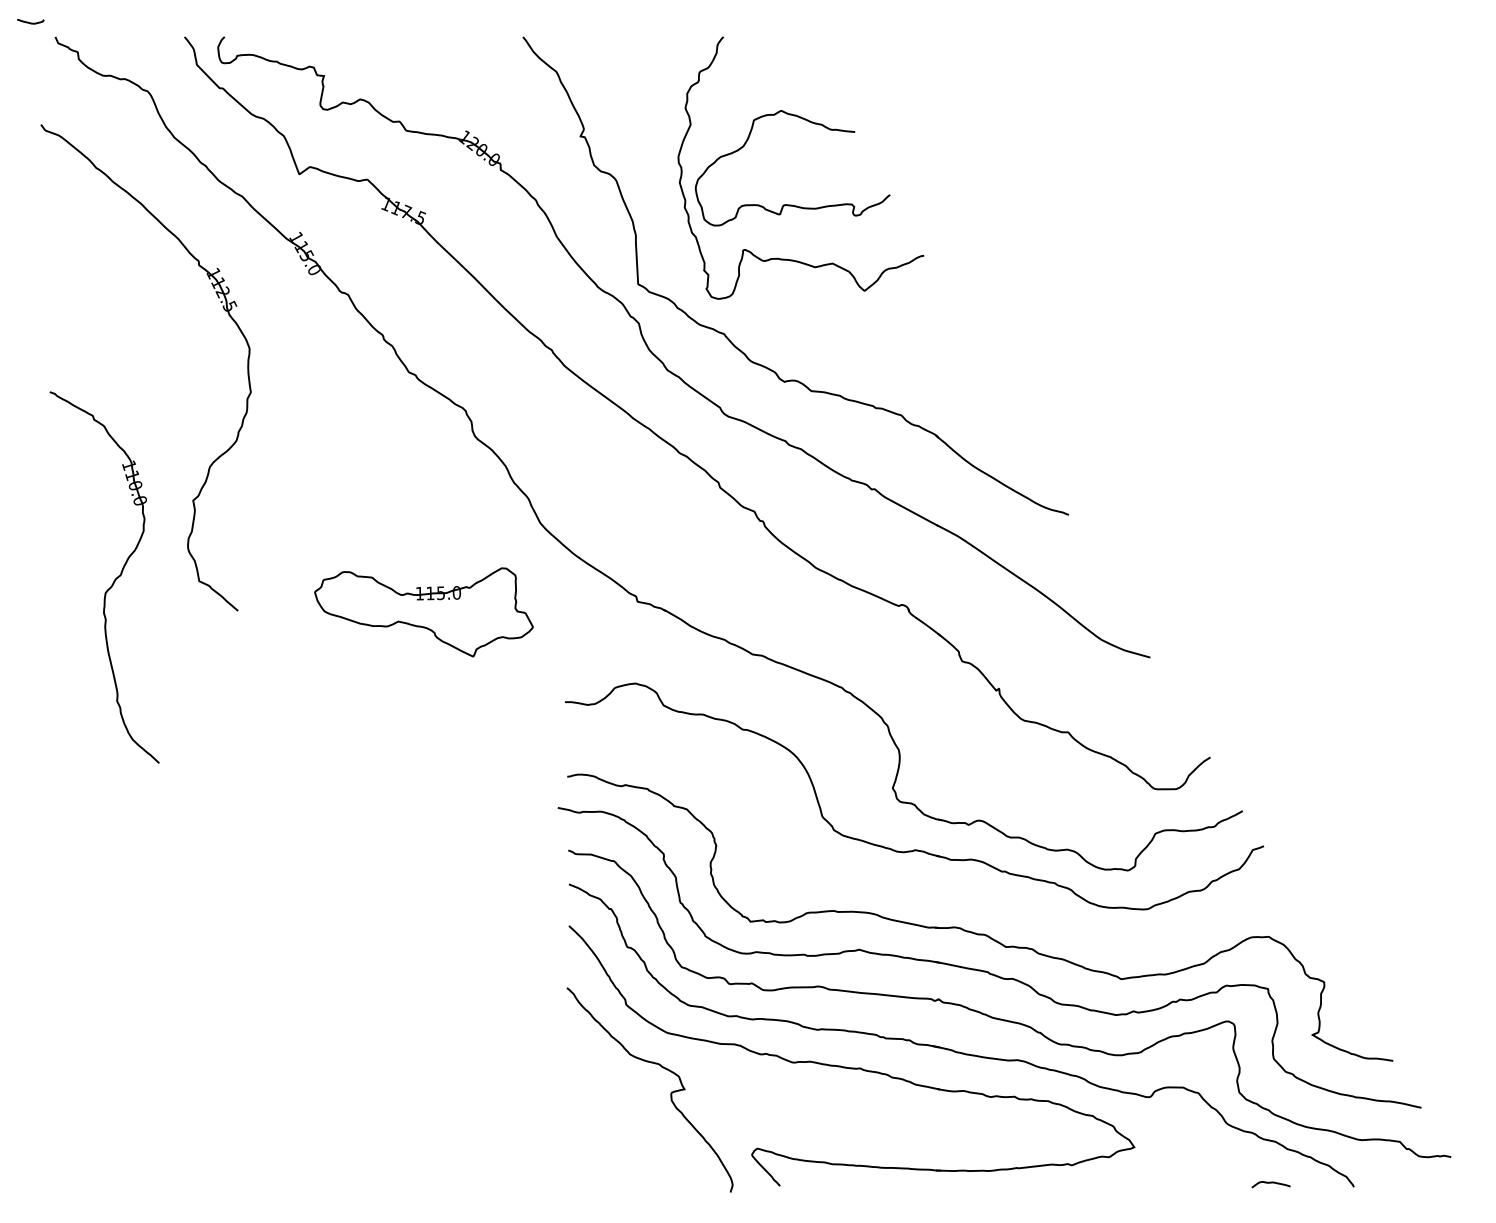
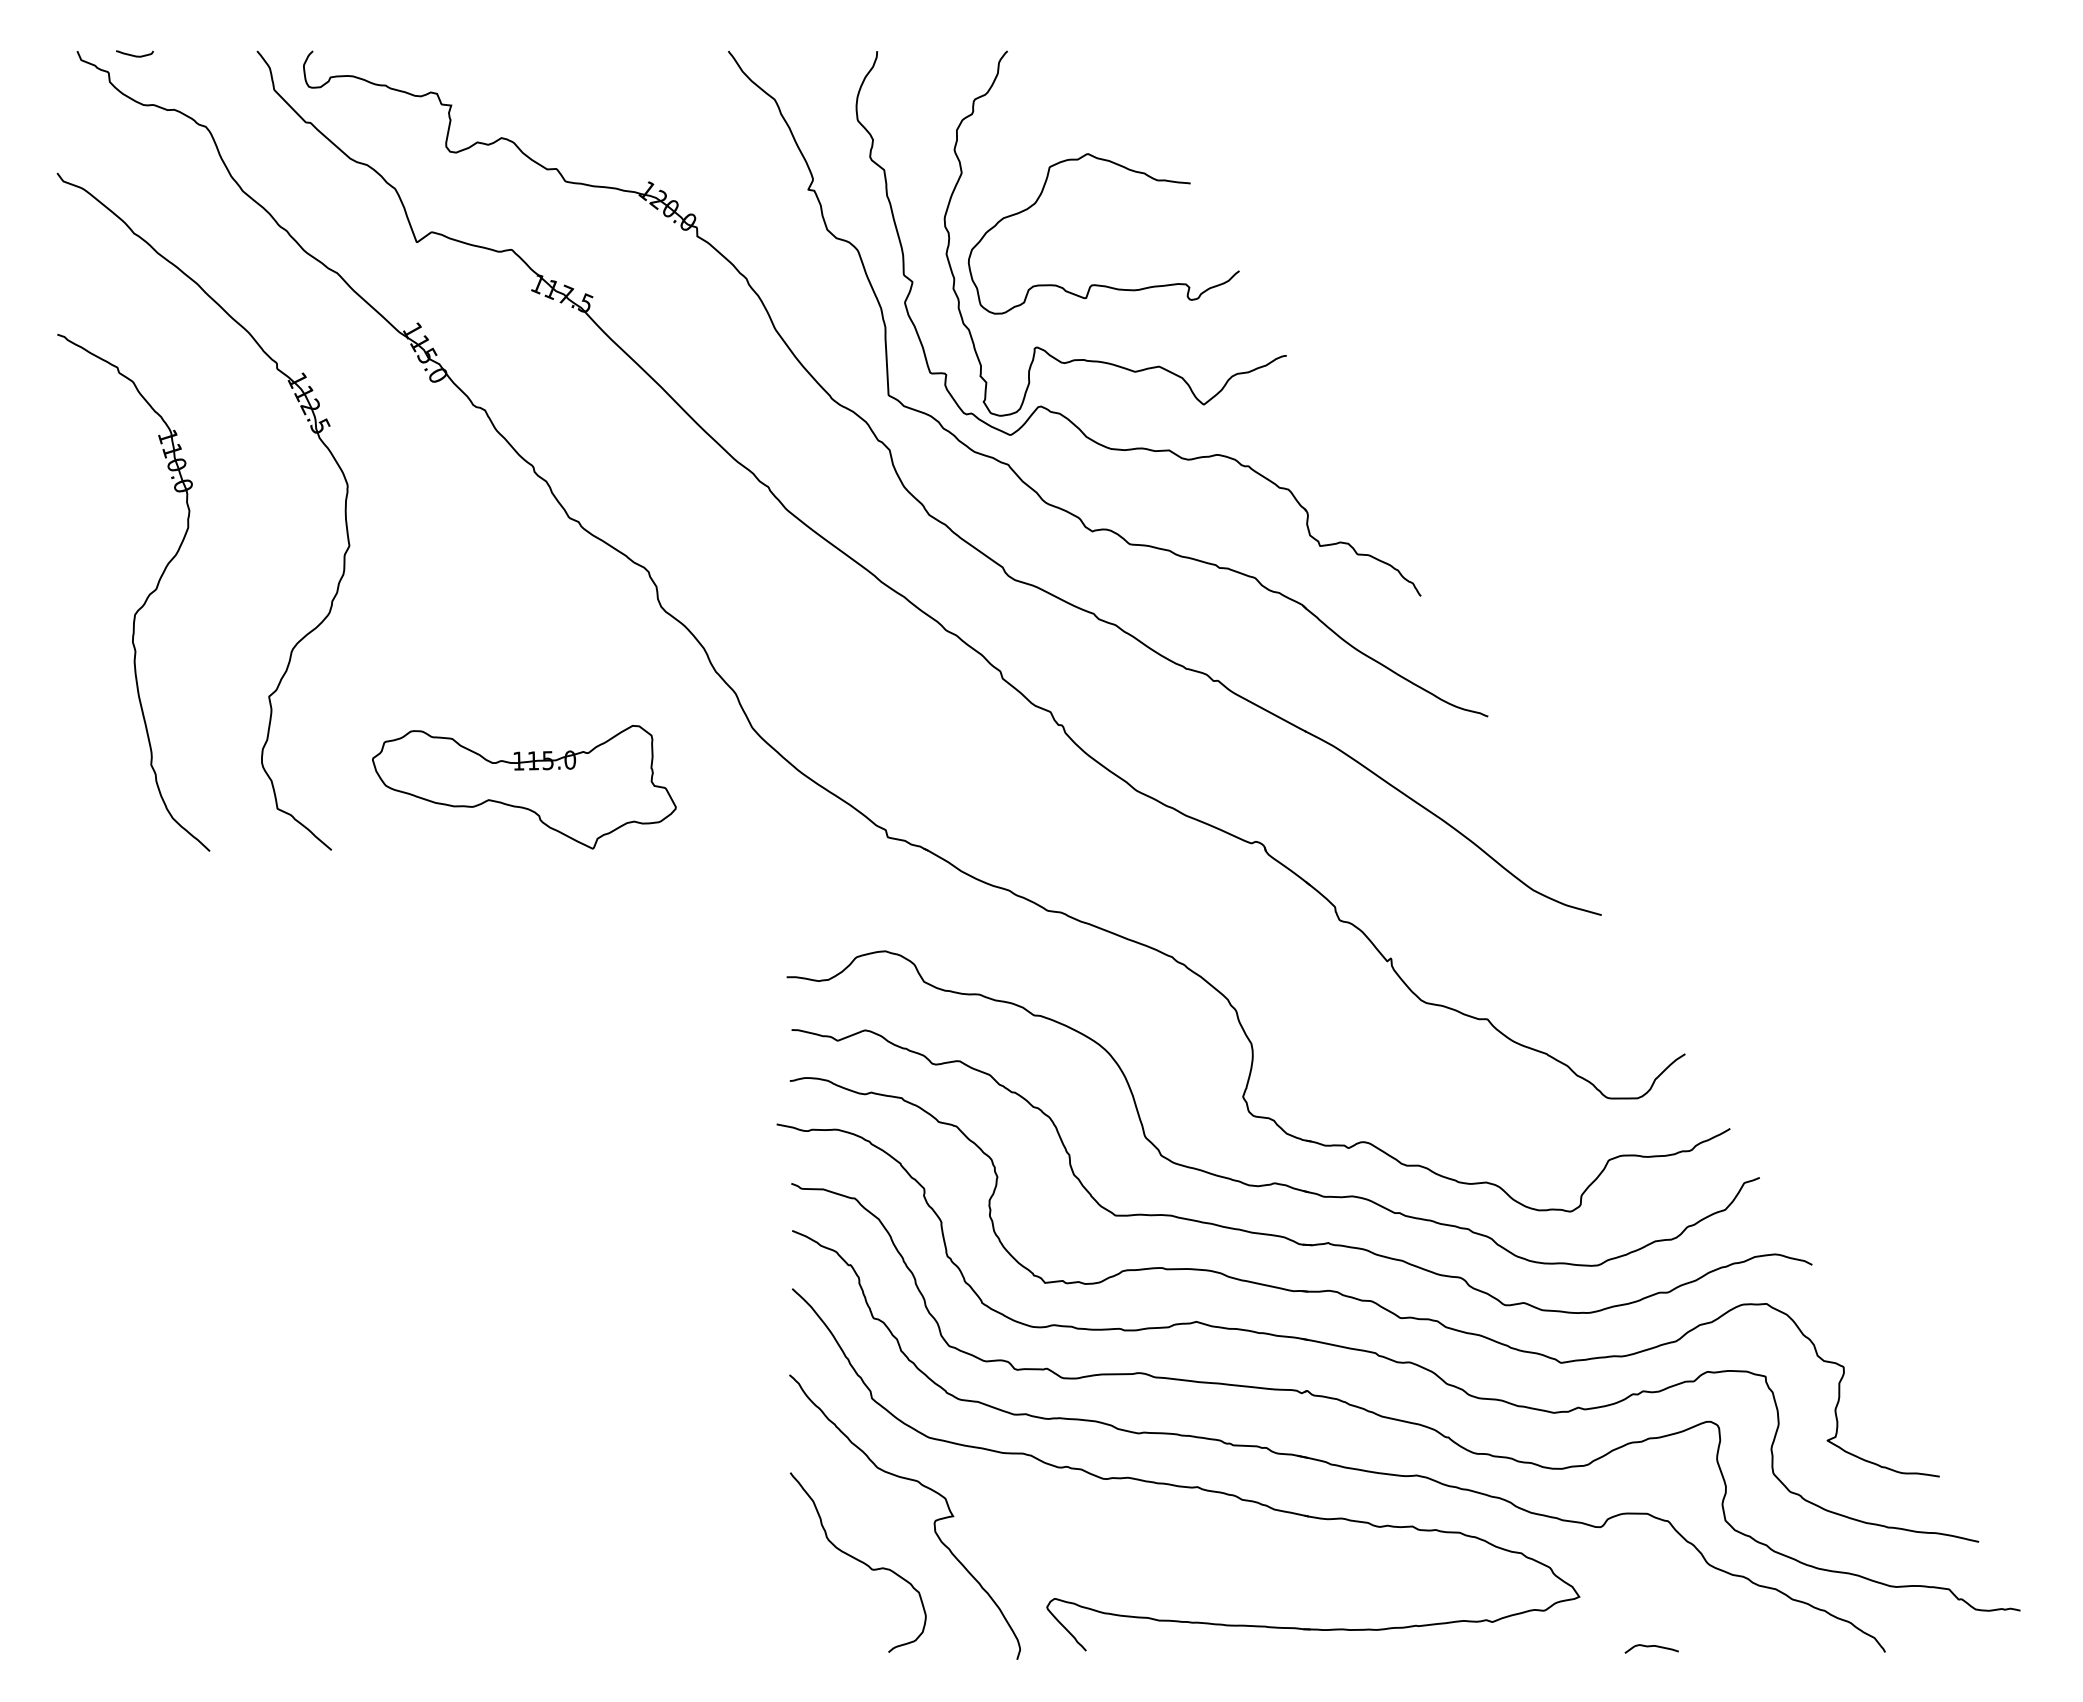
curve: (29, 22) -> (133, 54), moved
part: (766, 300) -> (1067, 417), added
part: (113, 582) -> (145, 599), moved
part: (424, 612) -> (524, 787), moved
part: (923, 888) -> (1285, 1236), added
curve: (616, 1121) -> (858, 1561), added
curve: (1270, 1183) -> (1650, 1647), moved

